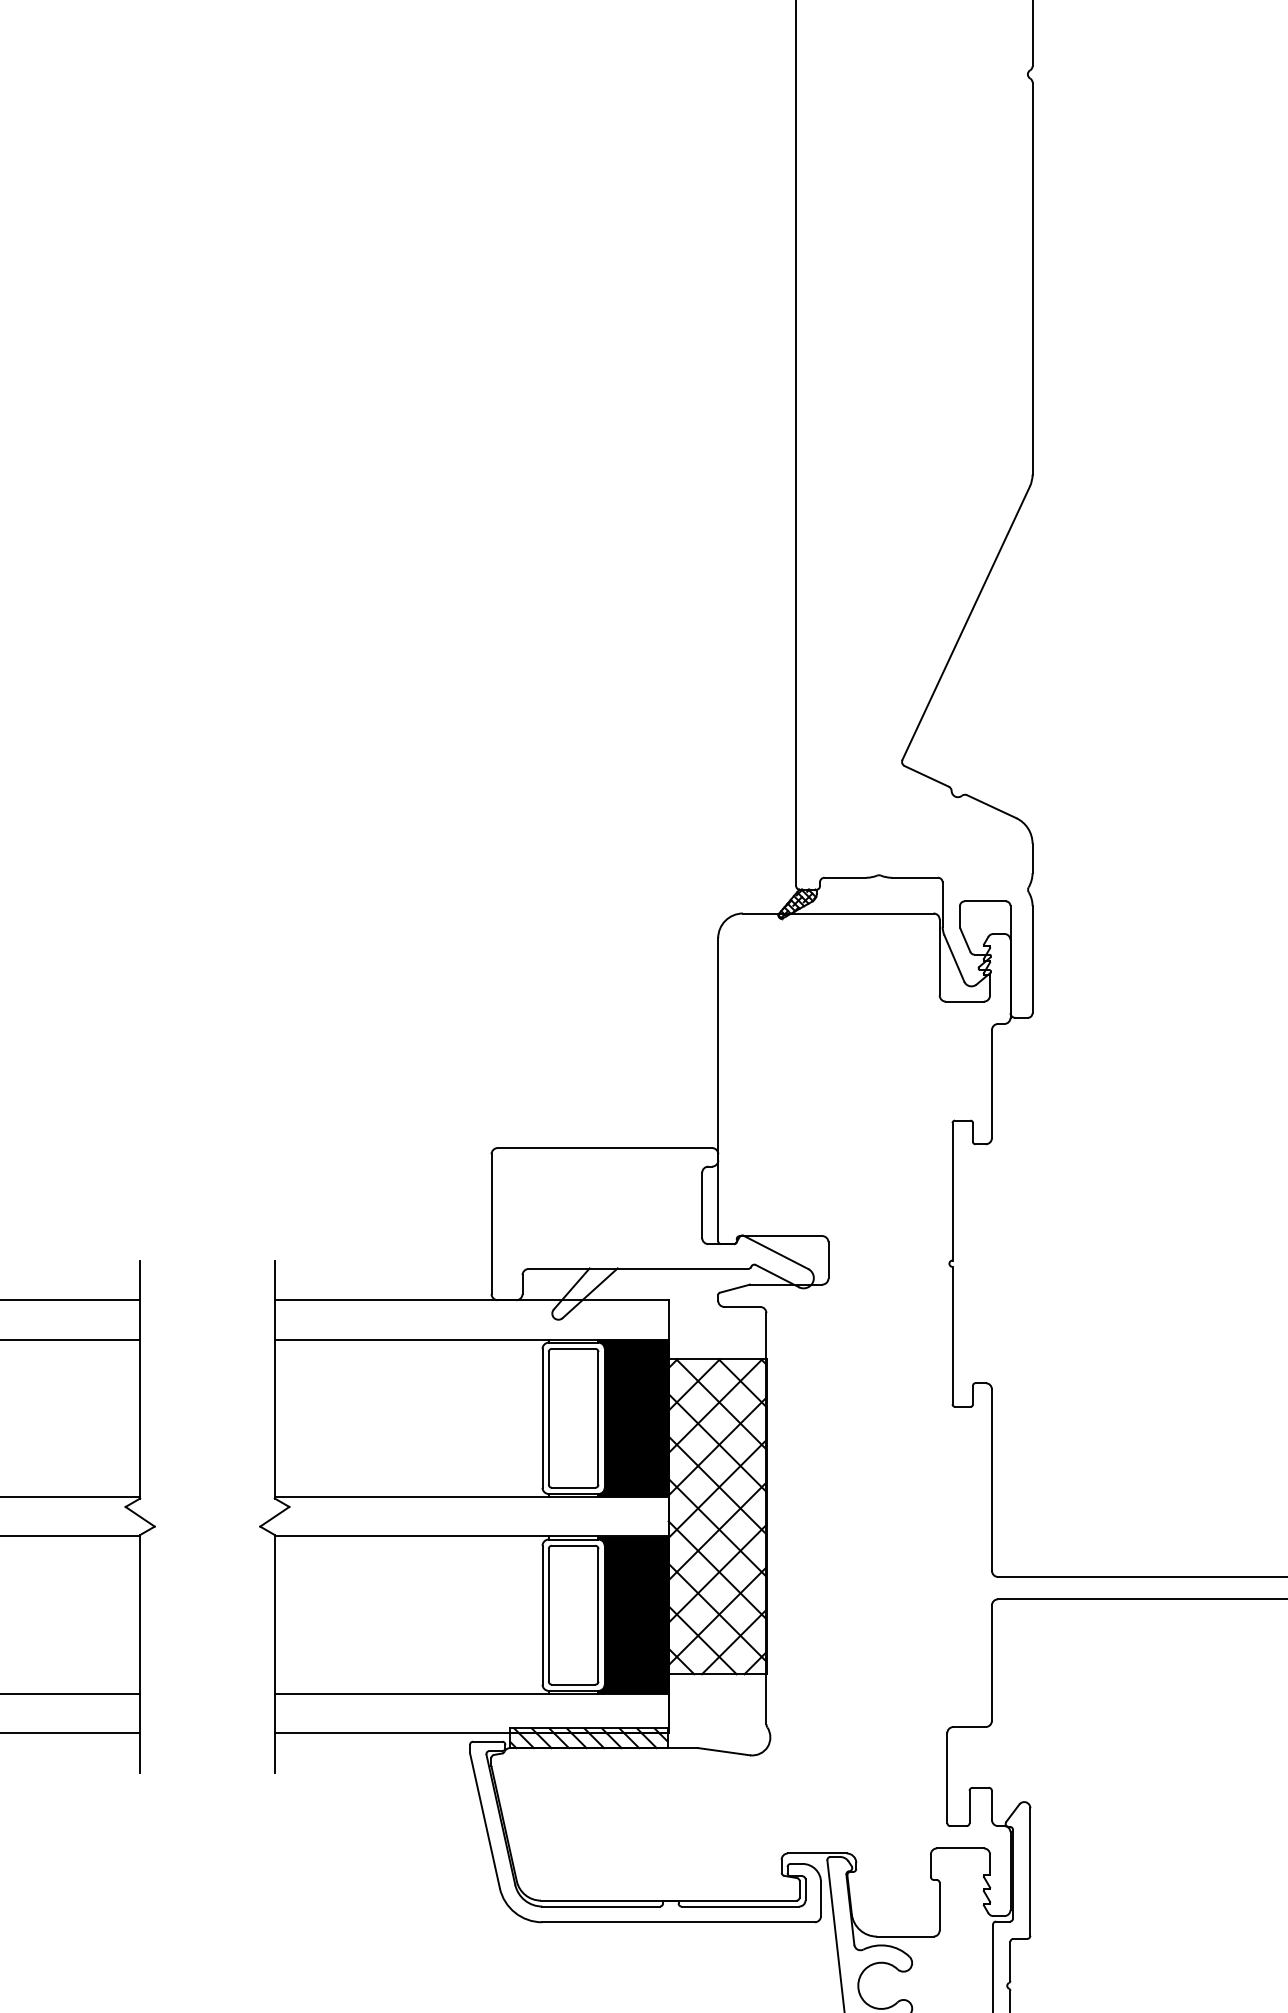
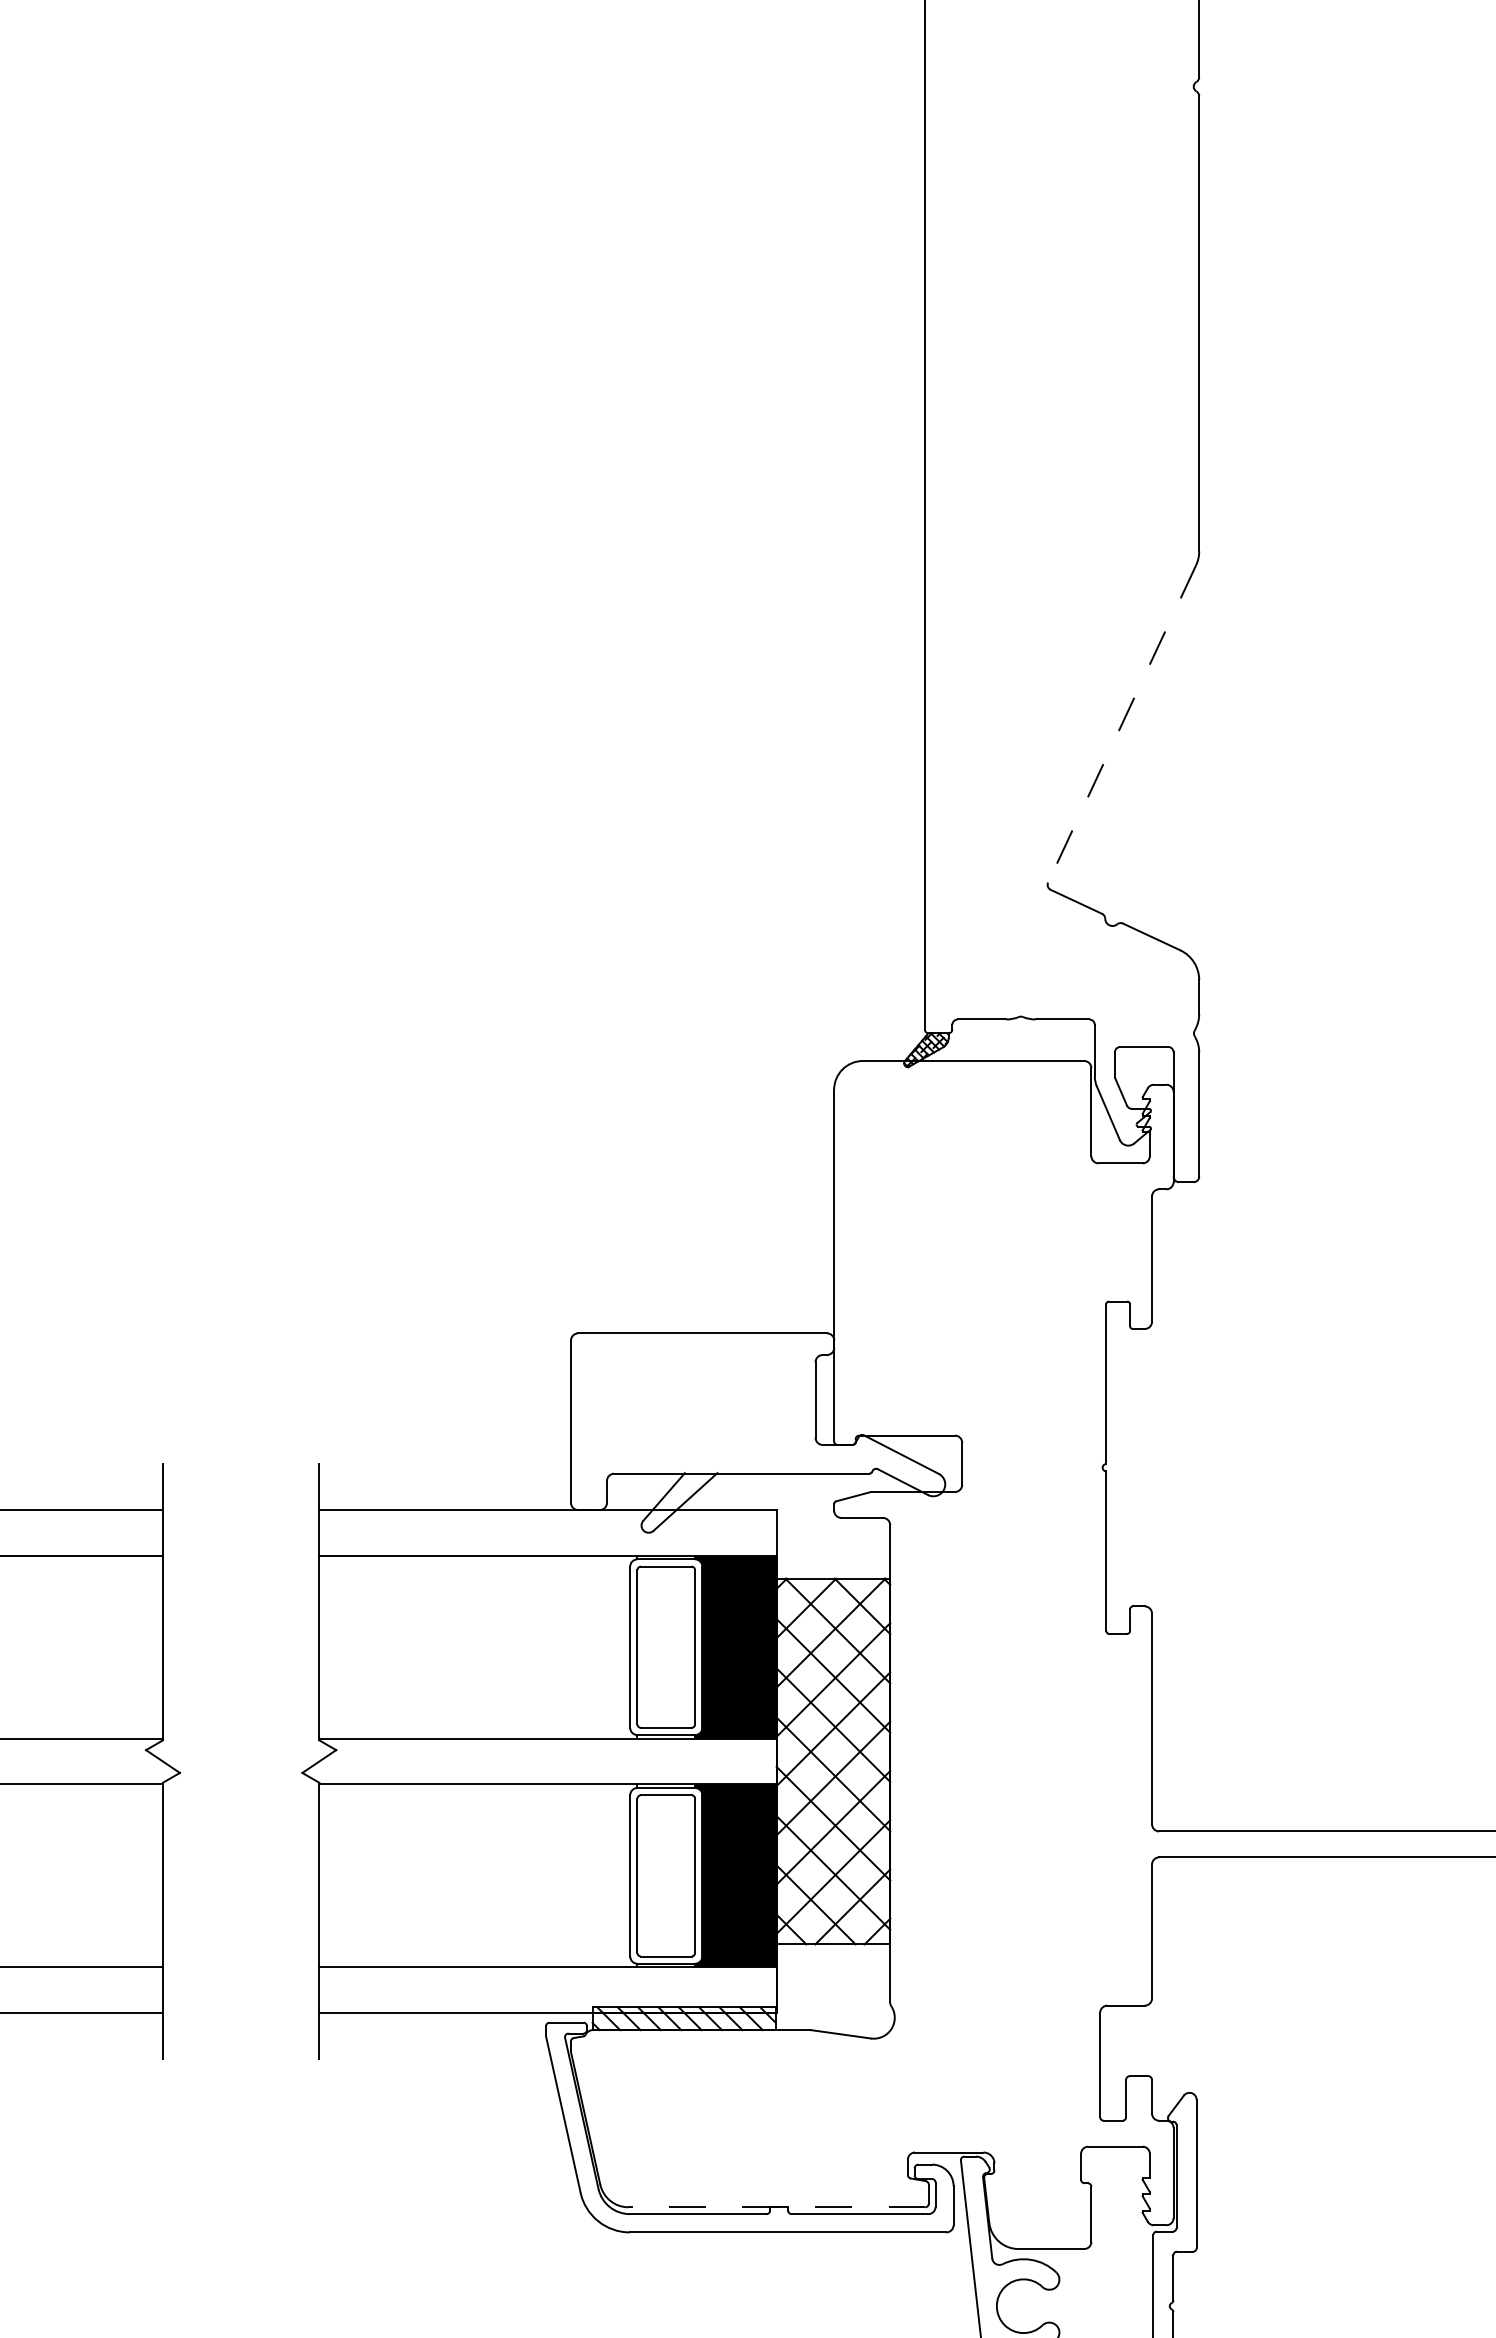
line: (966, 623) -> (1122, 724), solid -> dashed
line: (668, 1900) -> (776, 2207), solid -> dashed

